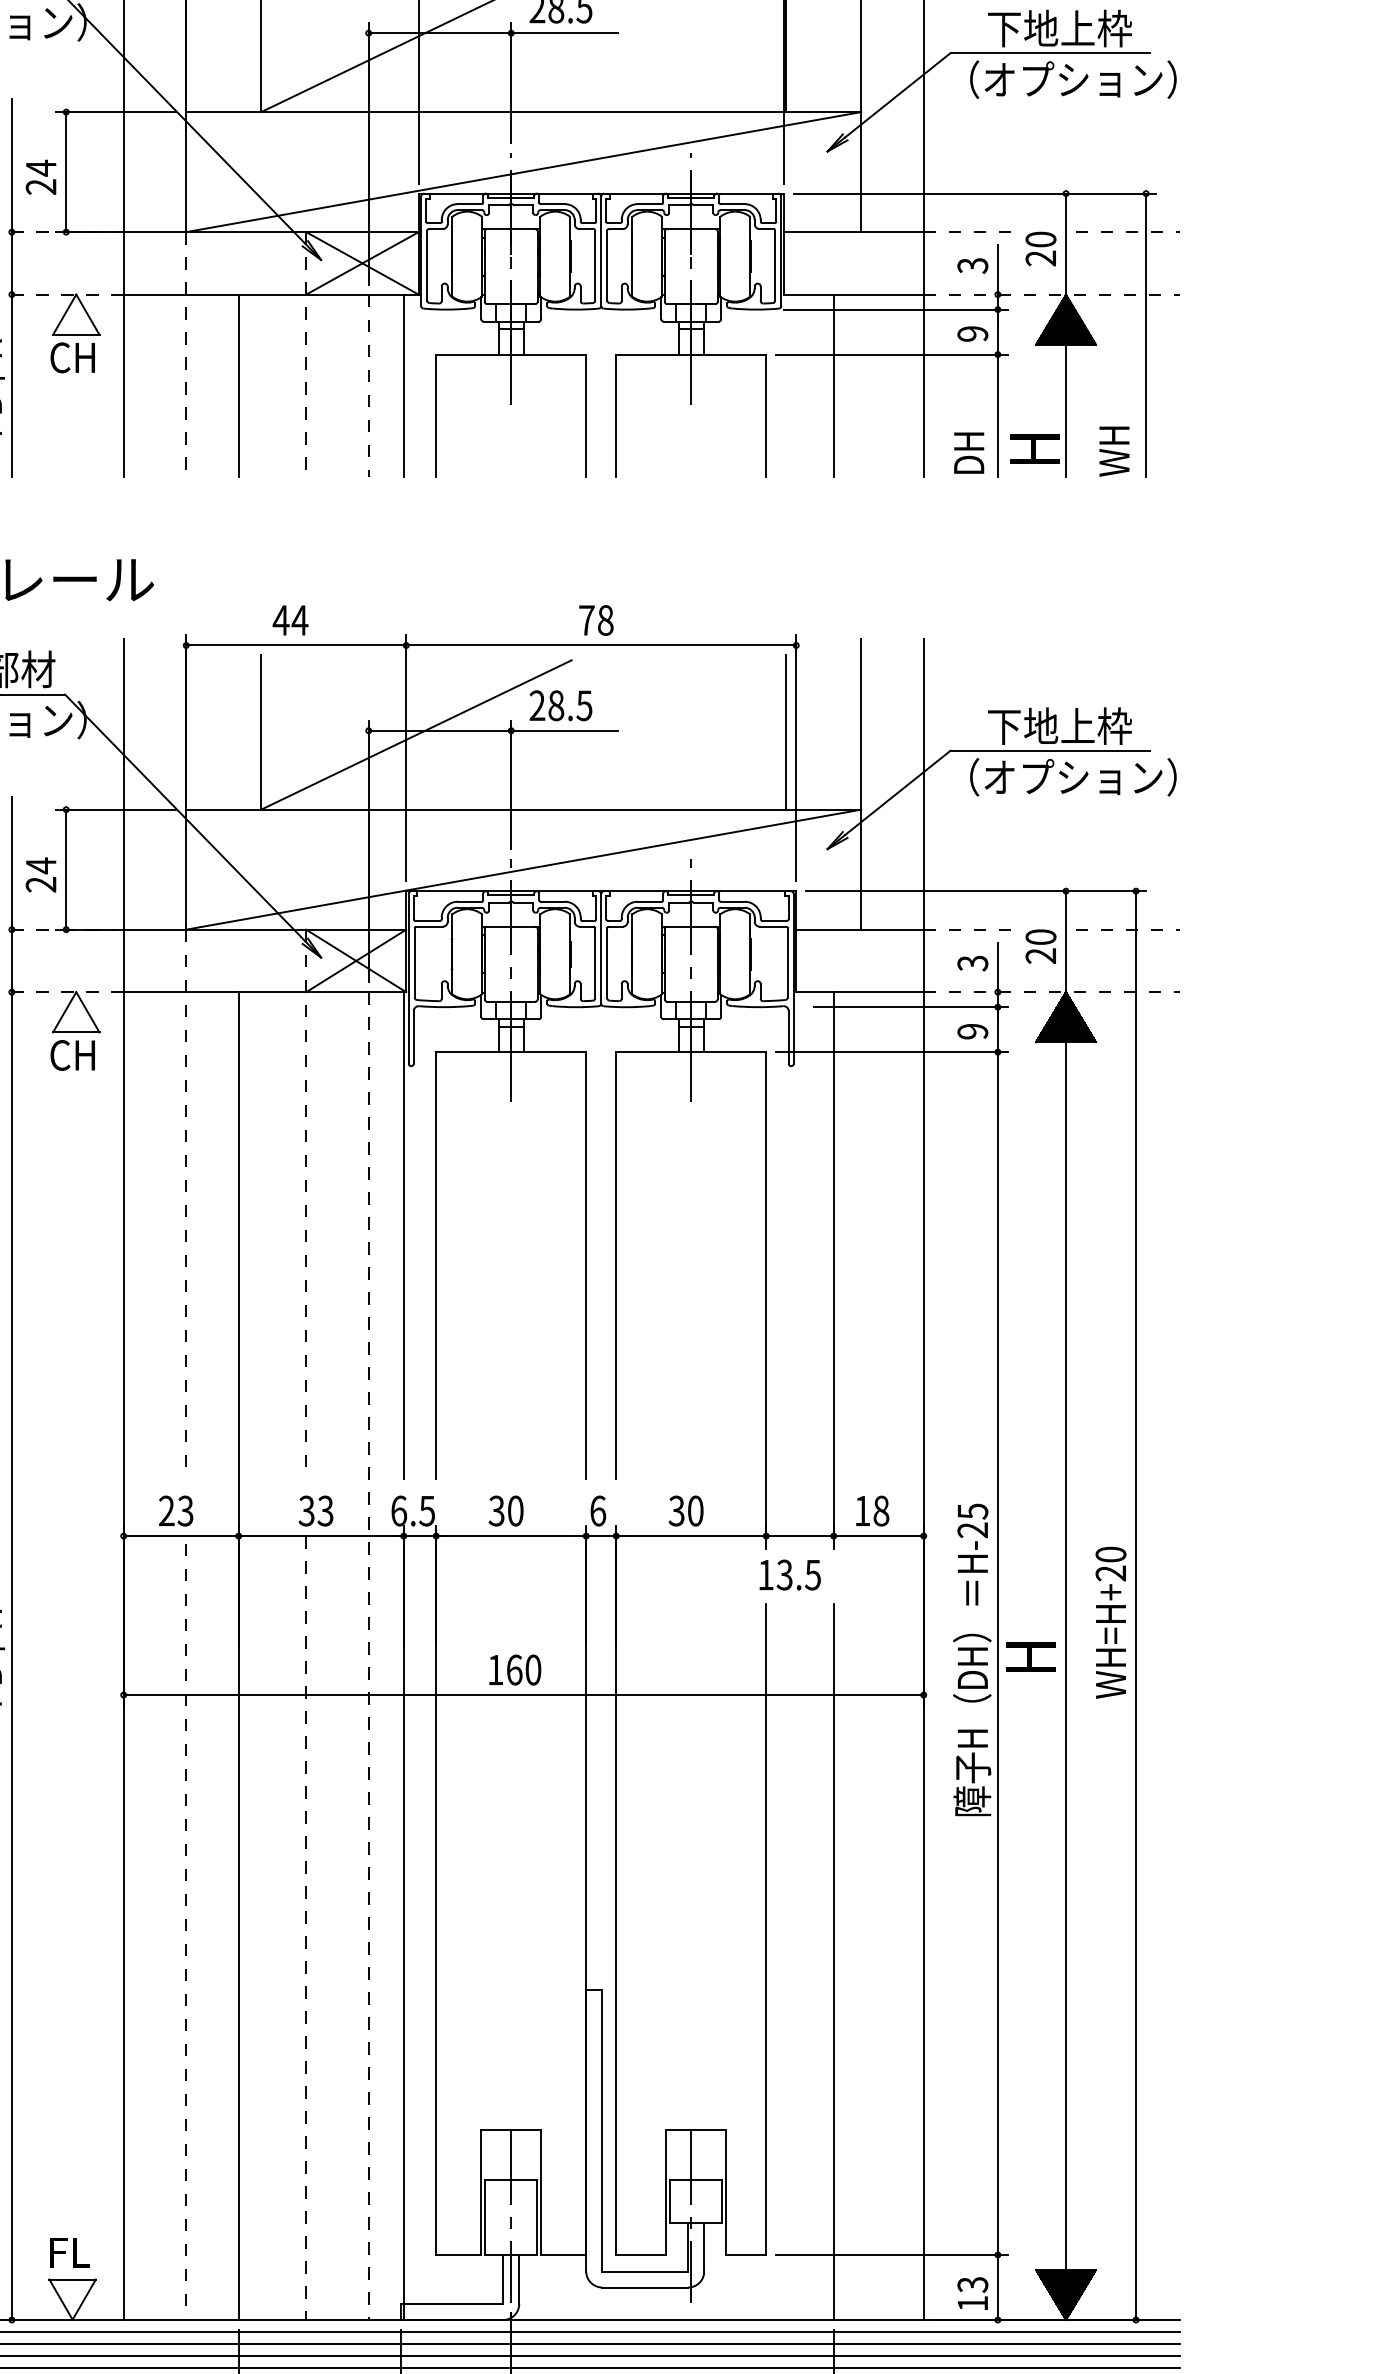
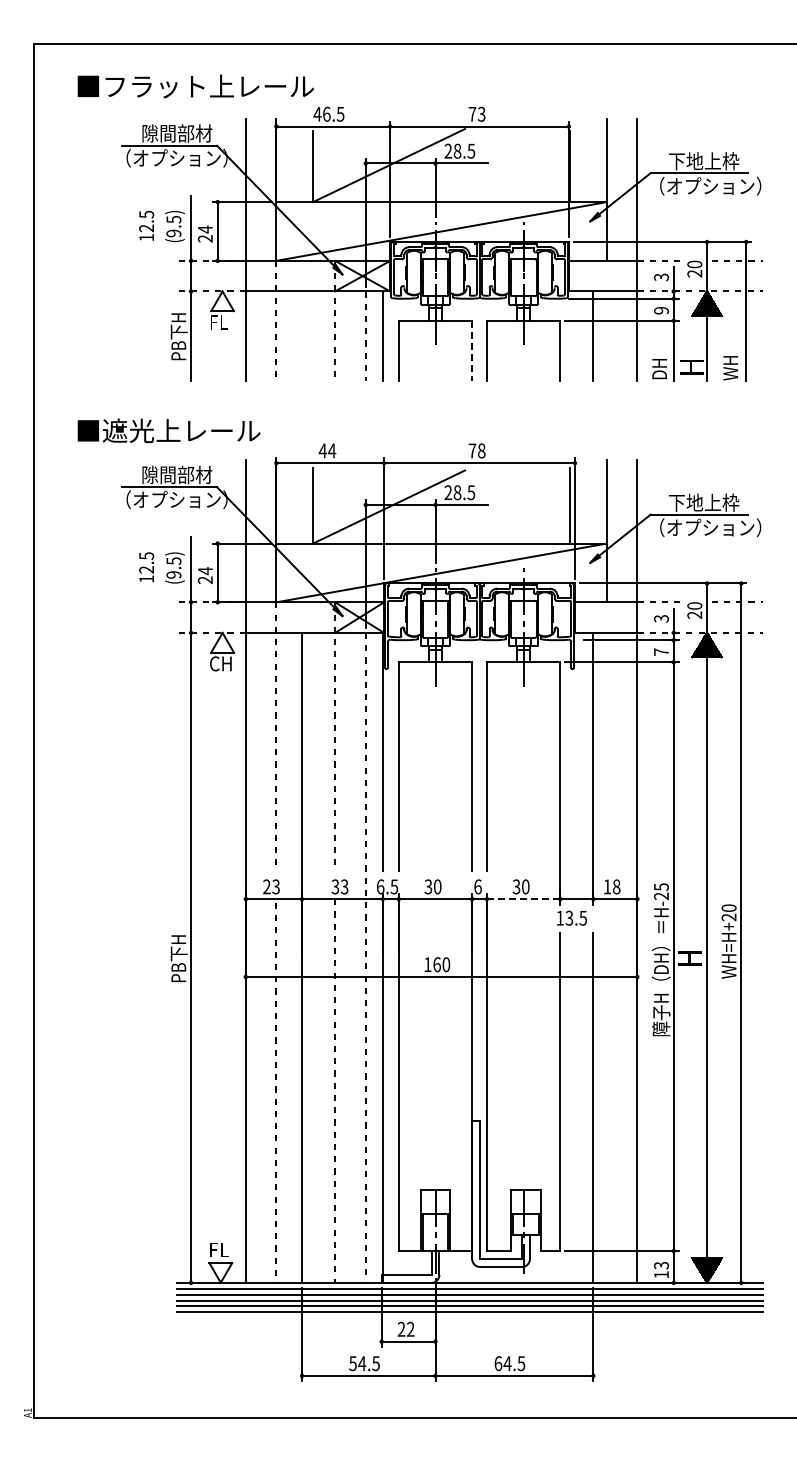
text: (72, 355) -> (220, 321), CH -> FL
line: (239, 384) -> (302, 335), removed
line: (586, 415) -> (472, 350), solid -> dashed
text: (972, 1030) -> (661, 651), 9 -> 7
line: (691, 1536) -> (523, 899), solid -> dashed

